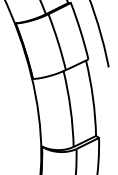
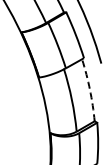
arc: (93, 97) -> (90, 89), solid -> dashed

